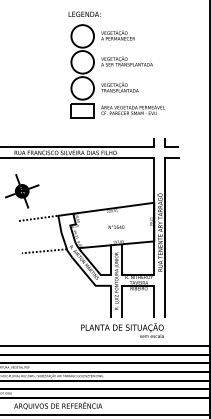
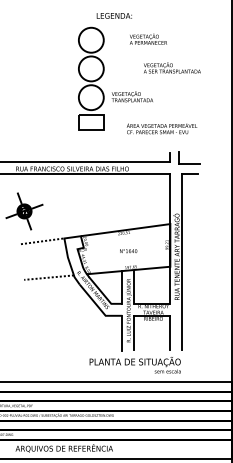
text: (83, 13) -> (113, 15), moved
text: (118, 34) -> (148, 38), moved
text: (127, 61) -> (172, 67), moved
text: (133, 109) -> (162, 128), moved
part: (171, 142) -> (189, 157), size x1.4

